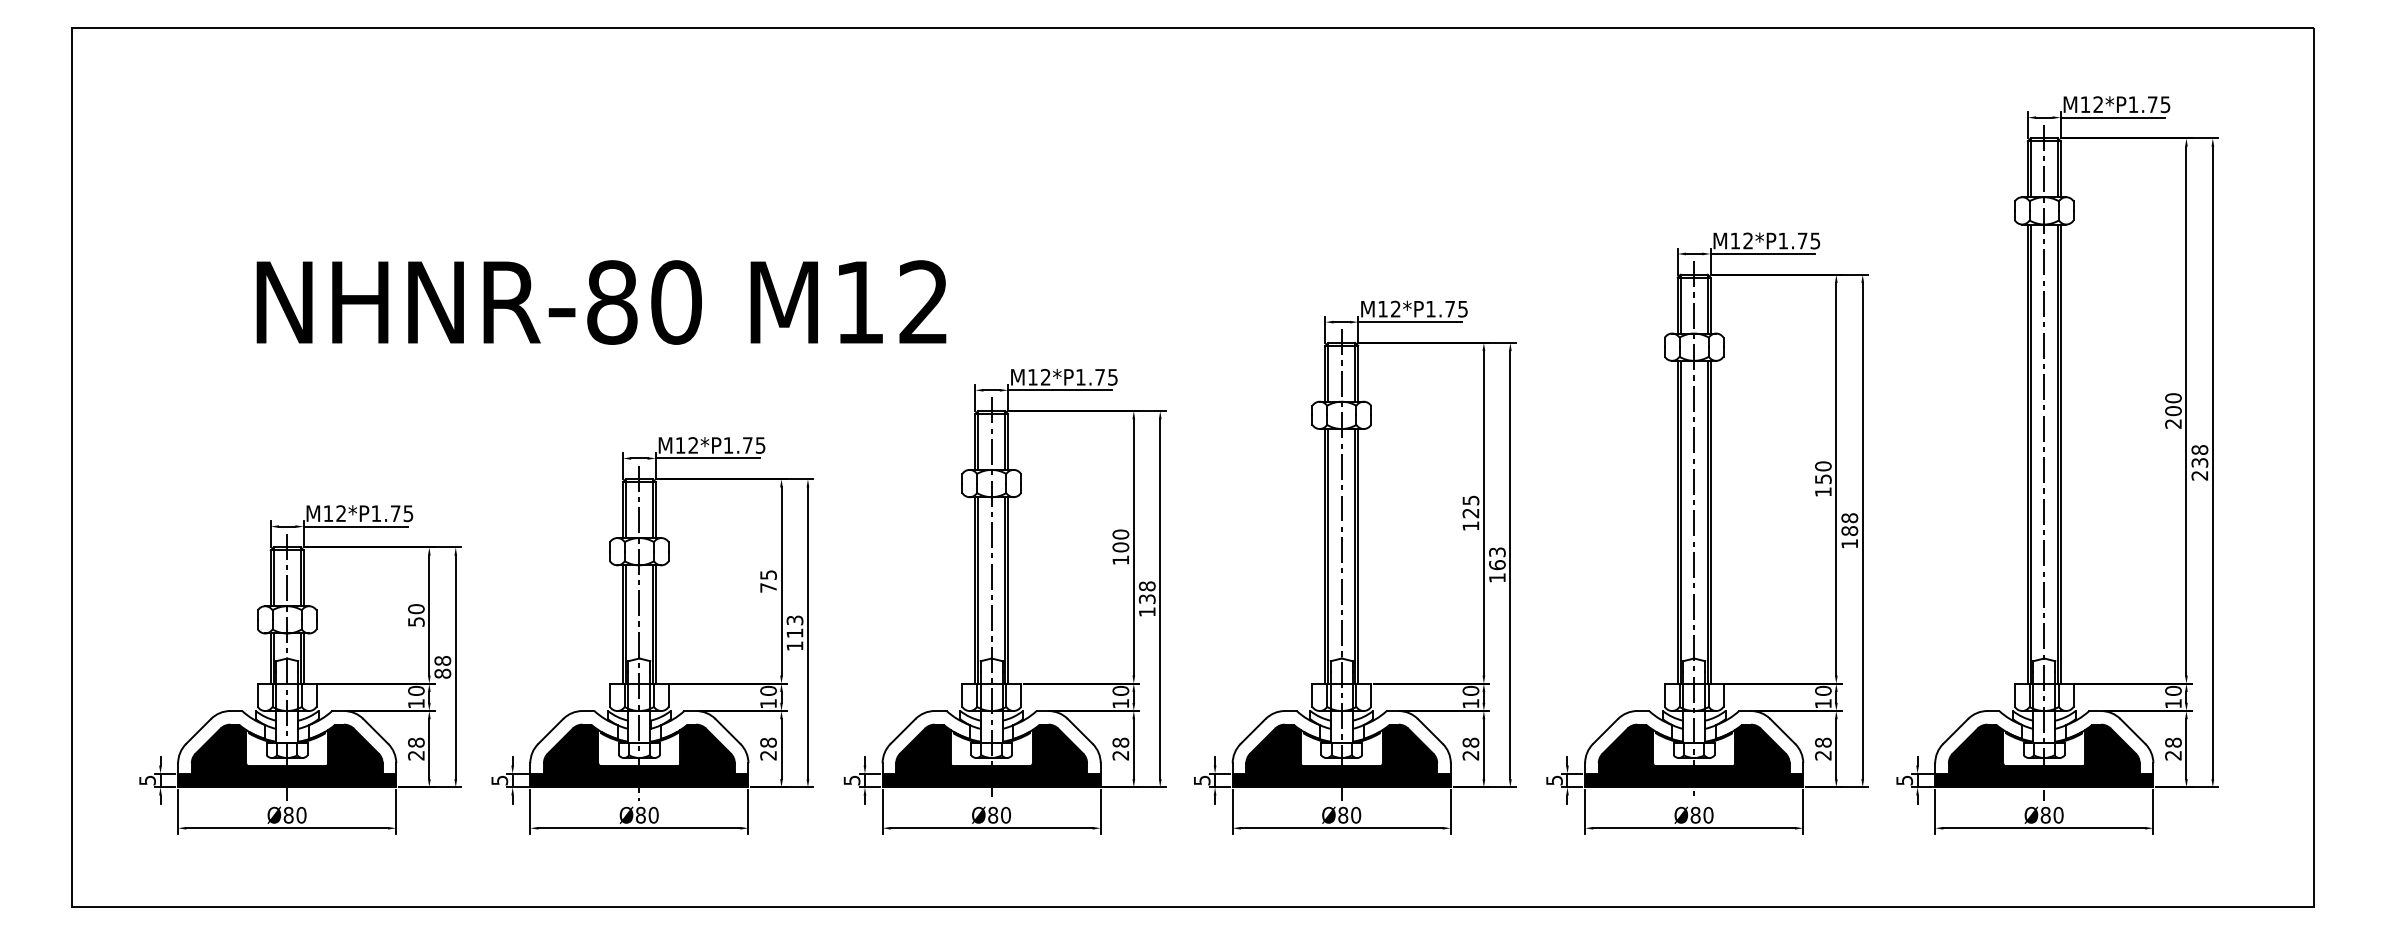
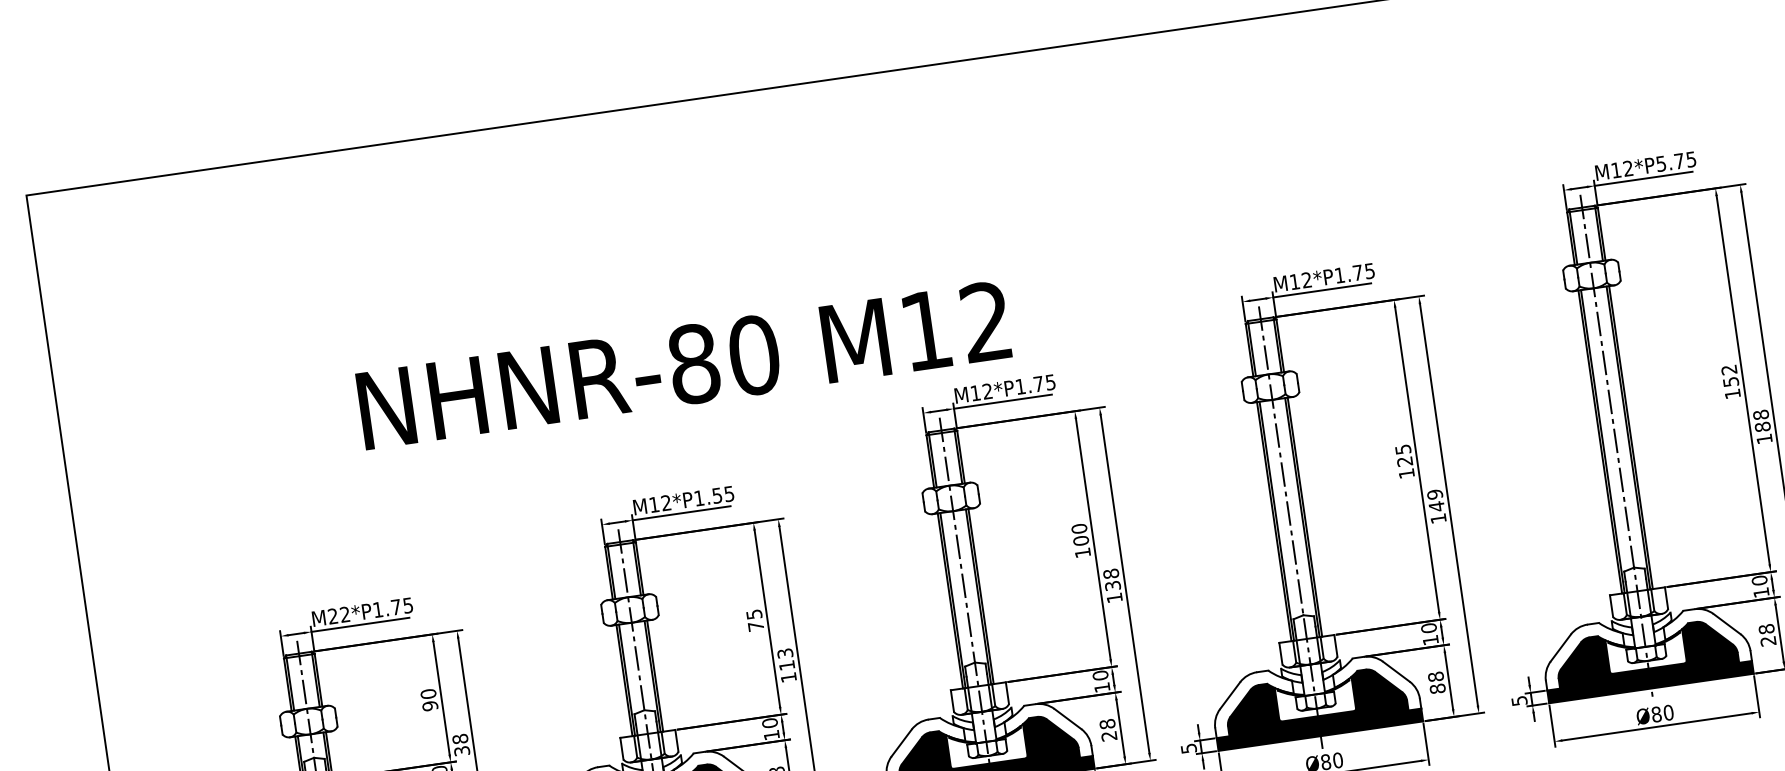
text: (1782, 240) -> (1660, 163), M12*P1.75 -> M12*P5.75
text: (601, 302) -> (683, 365), moved
text: (747, 445) -> (717, 495), M12*P1.75 -> M12*P1.55
text: (1823, 466) -> (1729, 369), 150 -> 152
text: (327, 513) -> (332, 616), M12*P1.75 -> M22*P1.75
text: (1497, 558) -> (1436, 500), 163 -> 149
text: (416, 622) -> (430, 706), 50 -> 90
text: (442, 673) -> (461, 750), 88 -> 38
text: (1470, 755) -> (1437, 688), 28 -> 88

